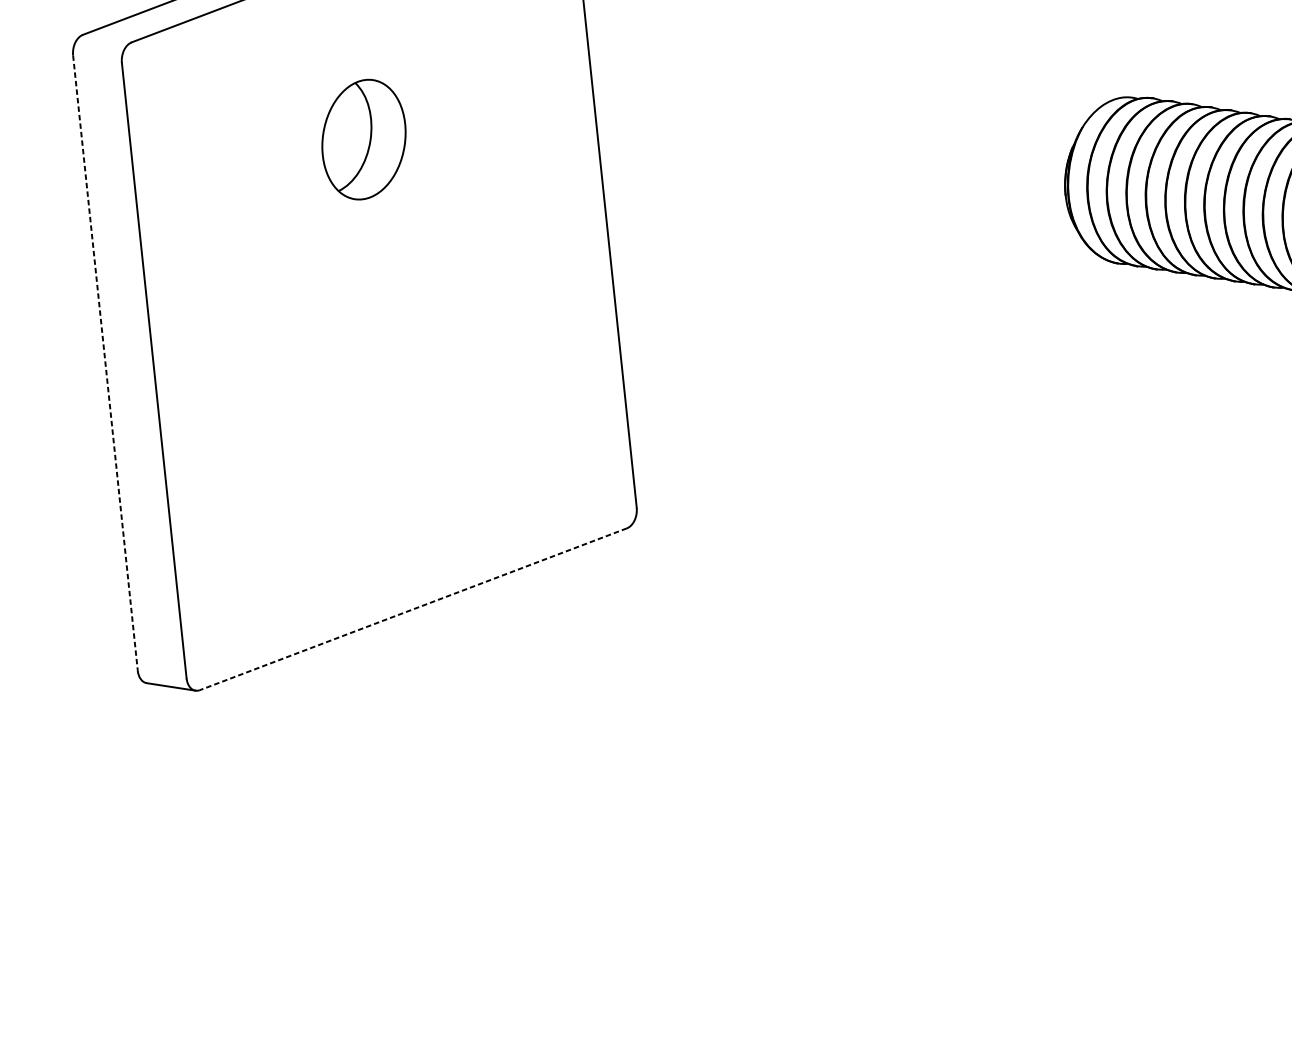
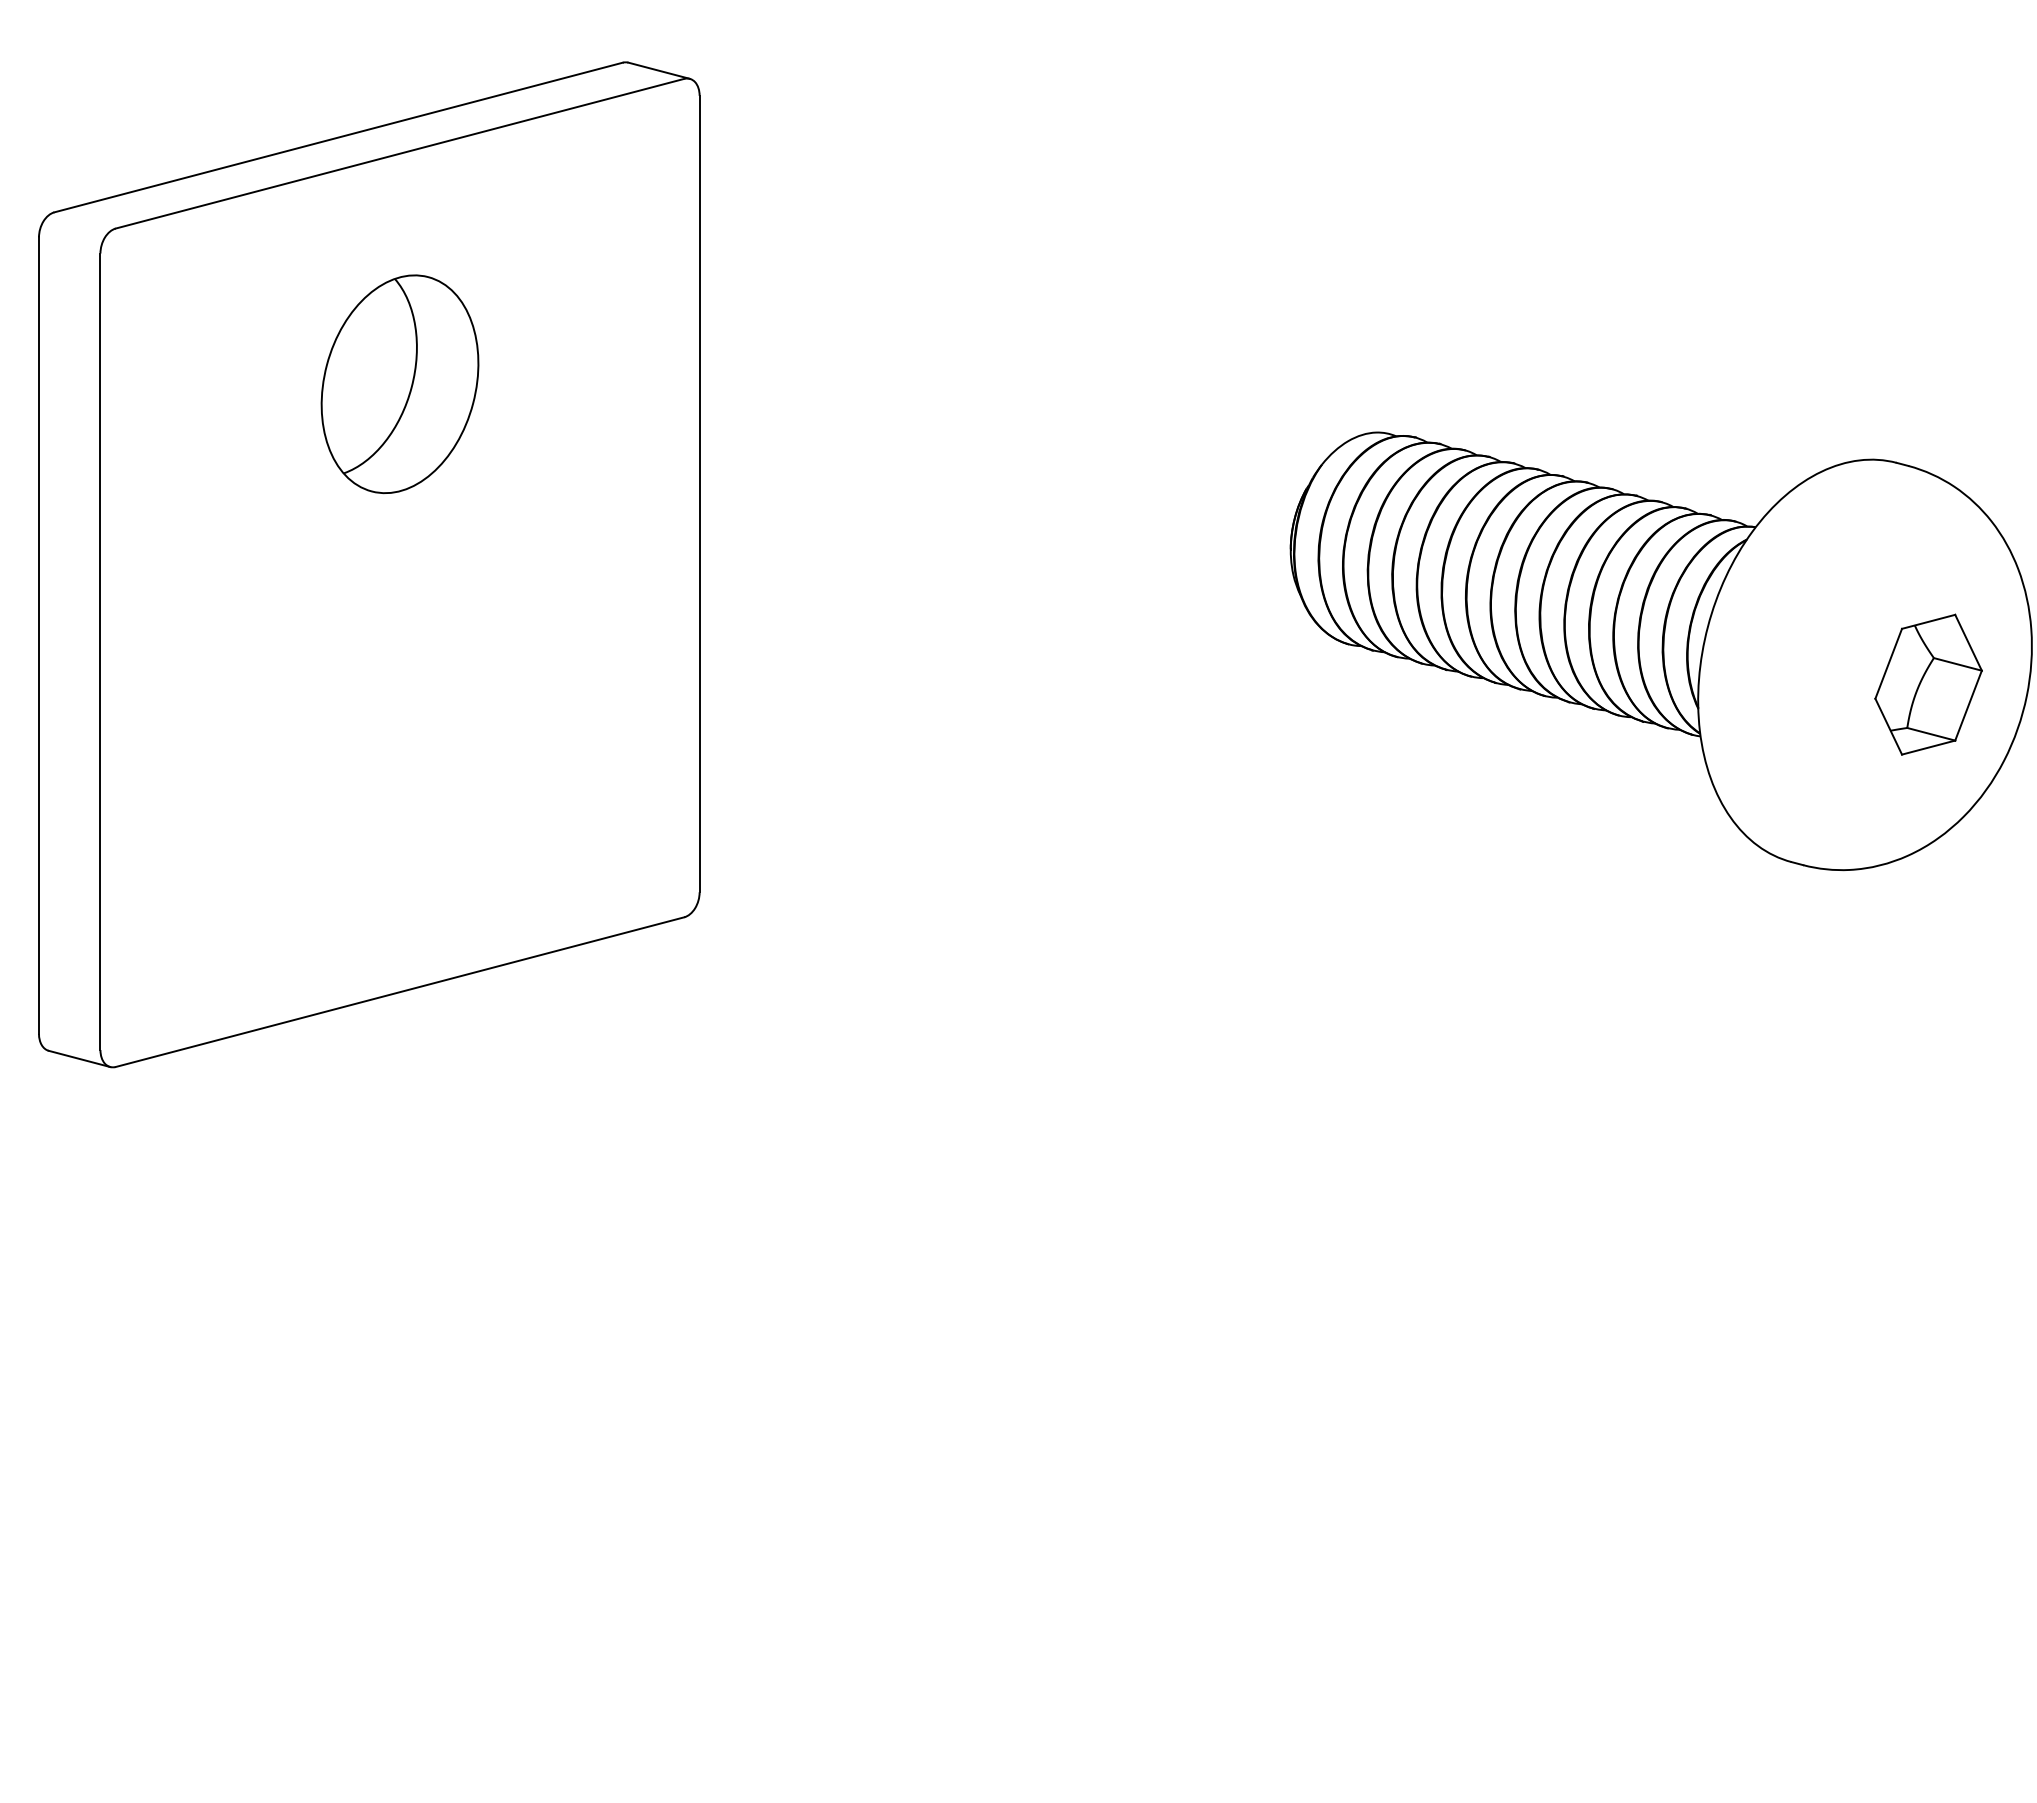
part: (363, 139) -> (399, 384), size x1.43
line: (105, 363) -> (39, 636), dashed -> solid
line: (413, 609) -> (400, 992), dashed -> solid

